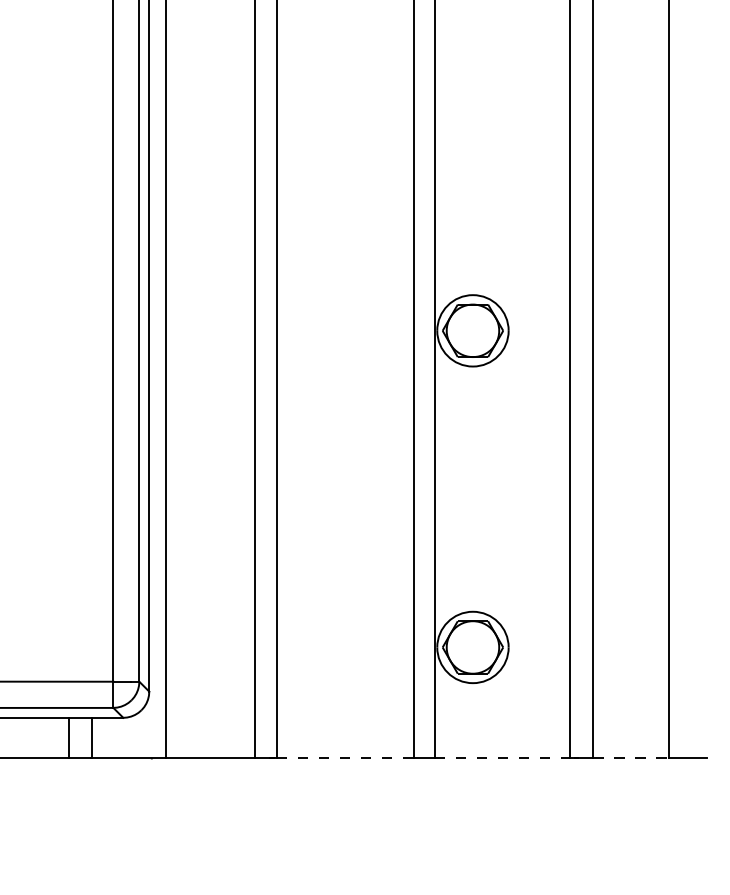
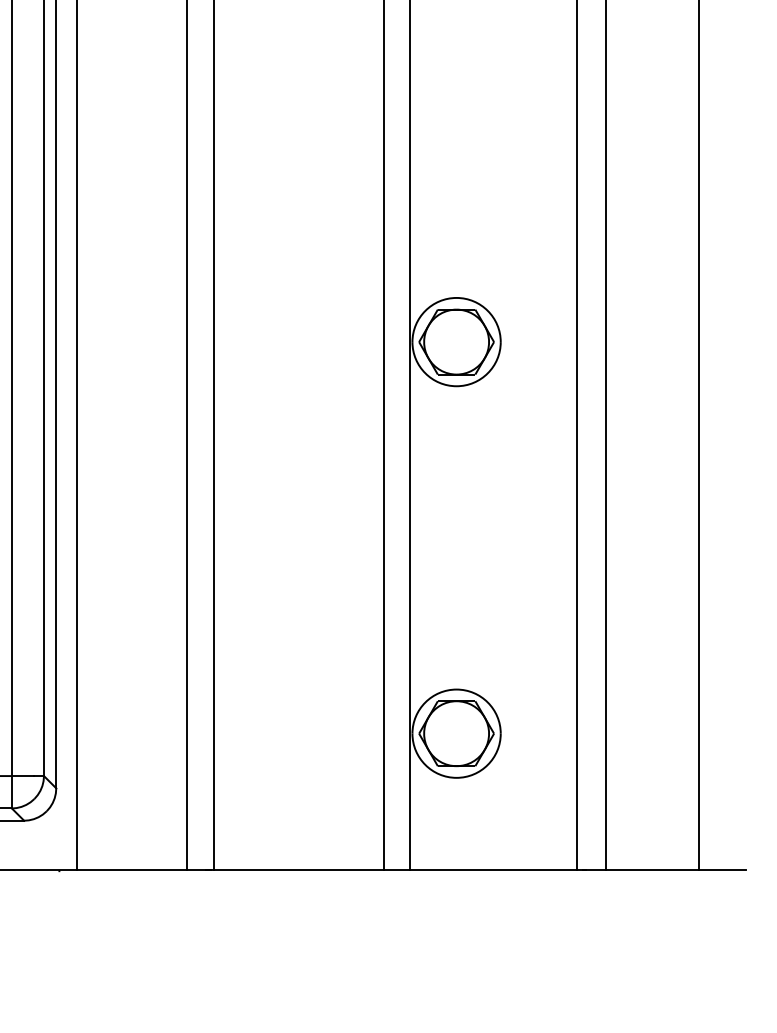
line: (345, 757) -> (298, 869), dashed -> solid
line: (502, 757) -> (493, 869), dashed -> solid
line: (631, 757) -> (652, 869), dashed -> solid

